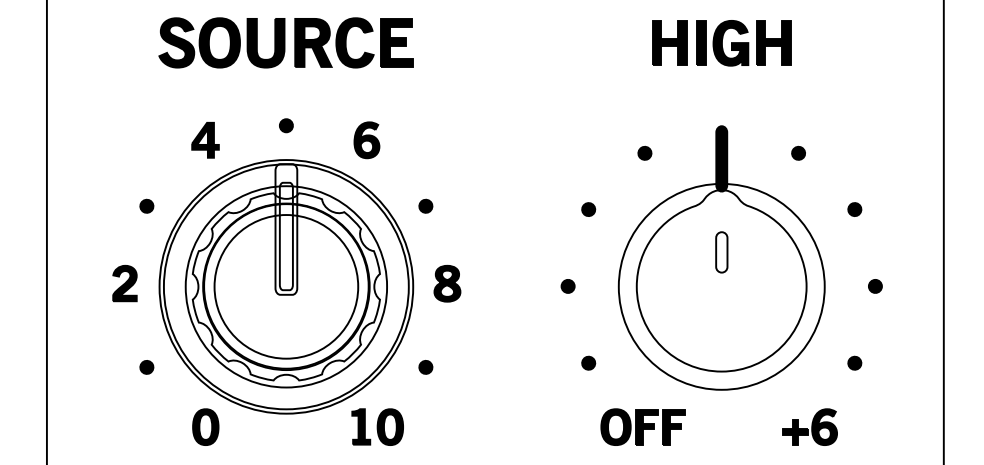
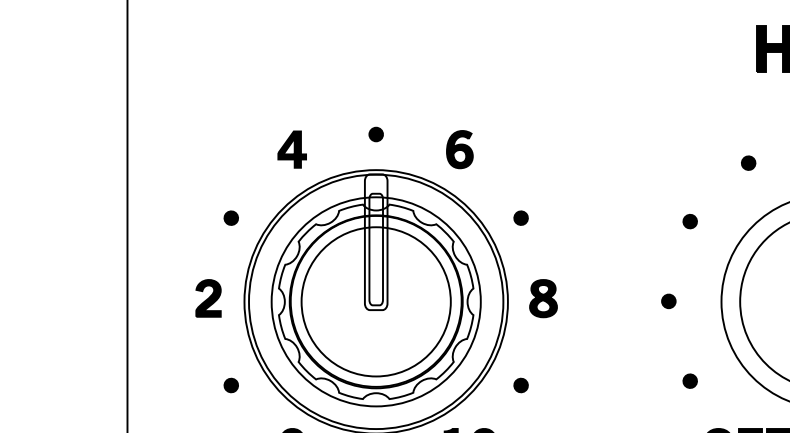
part: (285, 42) -> (375, 48), removed

